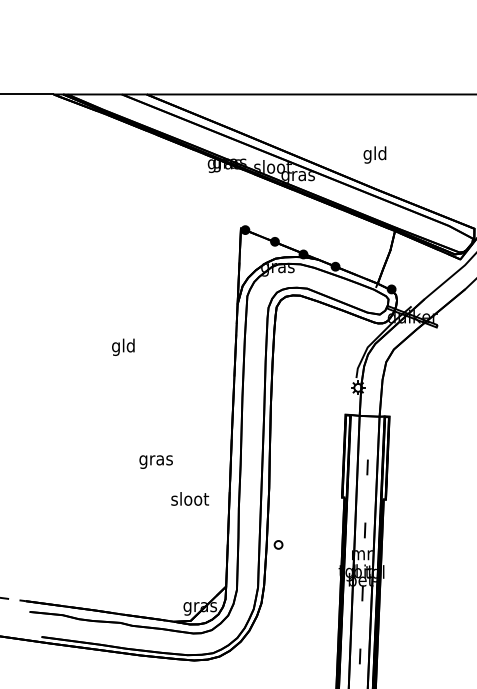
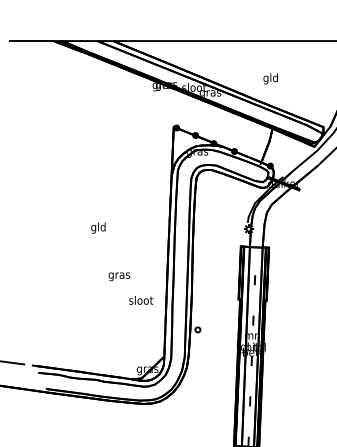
text: (374, 154) -> (270, 78), moved
text: (123, 346) -> (98, 227), moved

